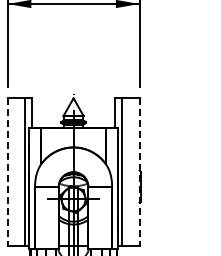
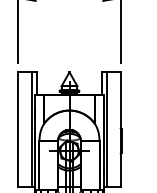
line: (7, 172) -> (18, 130), dashed -> solid
line: (139, 172) -> (120, 130), dashed -> solid

